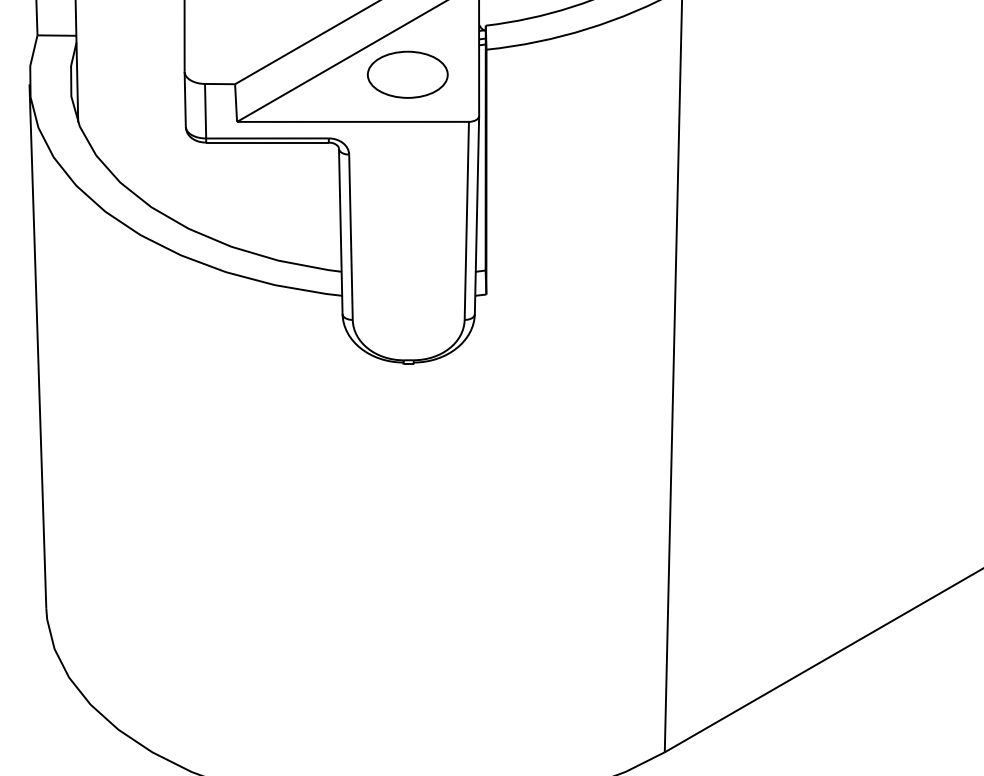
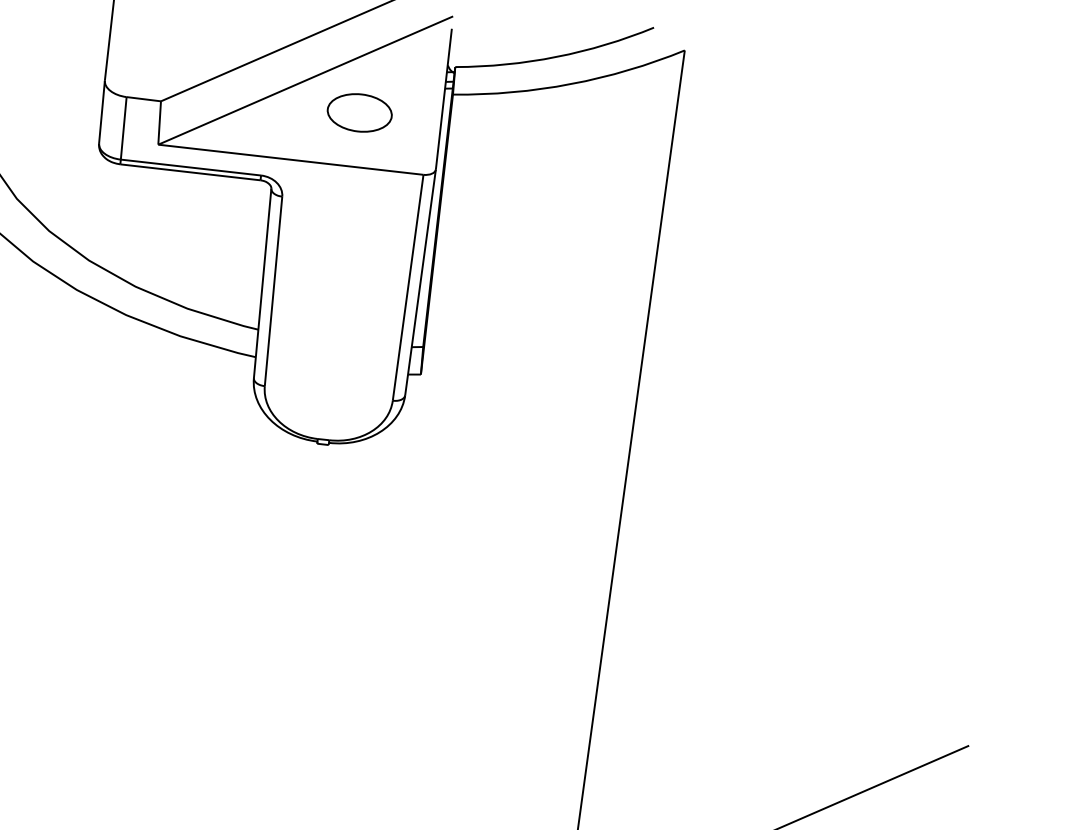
part: (407, 74) -> (359, 112), size x0.7

